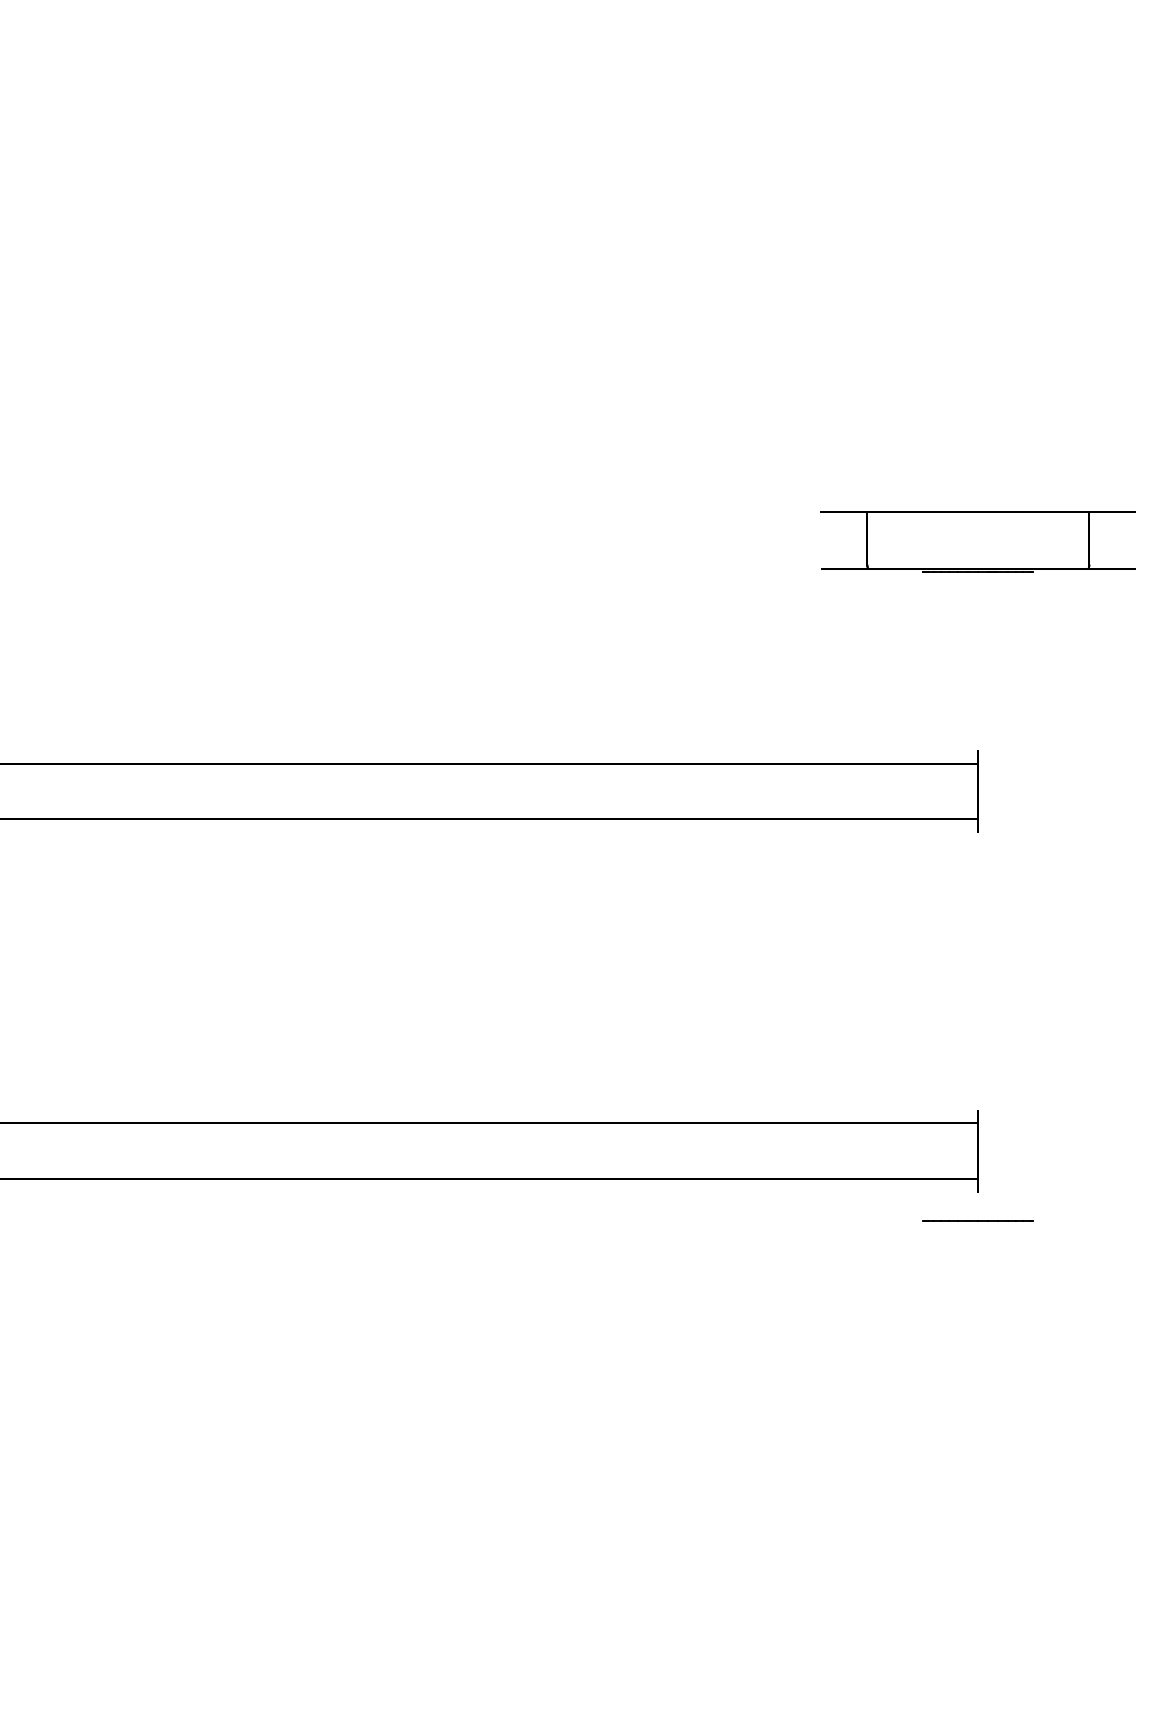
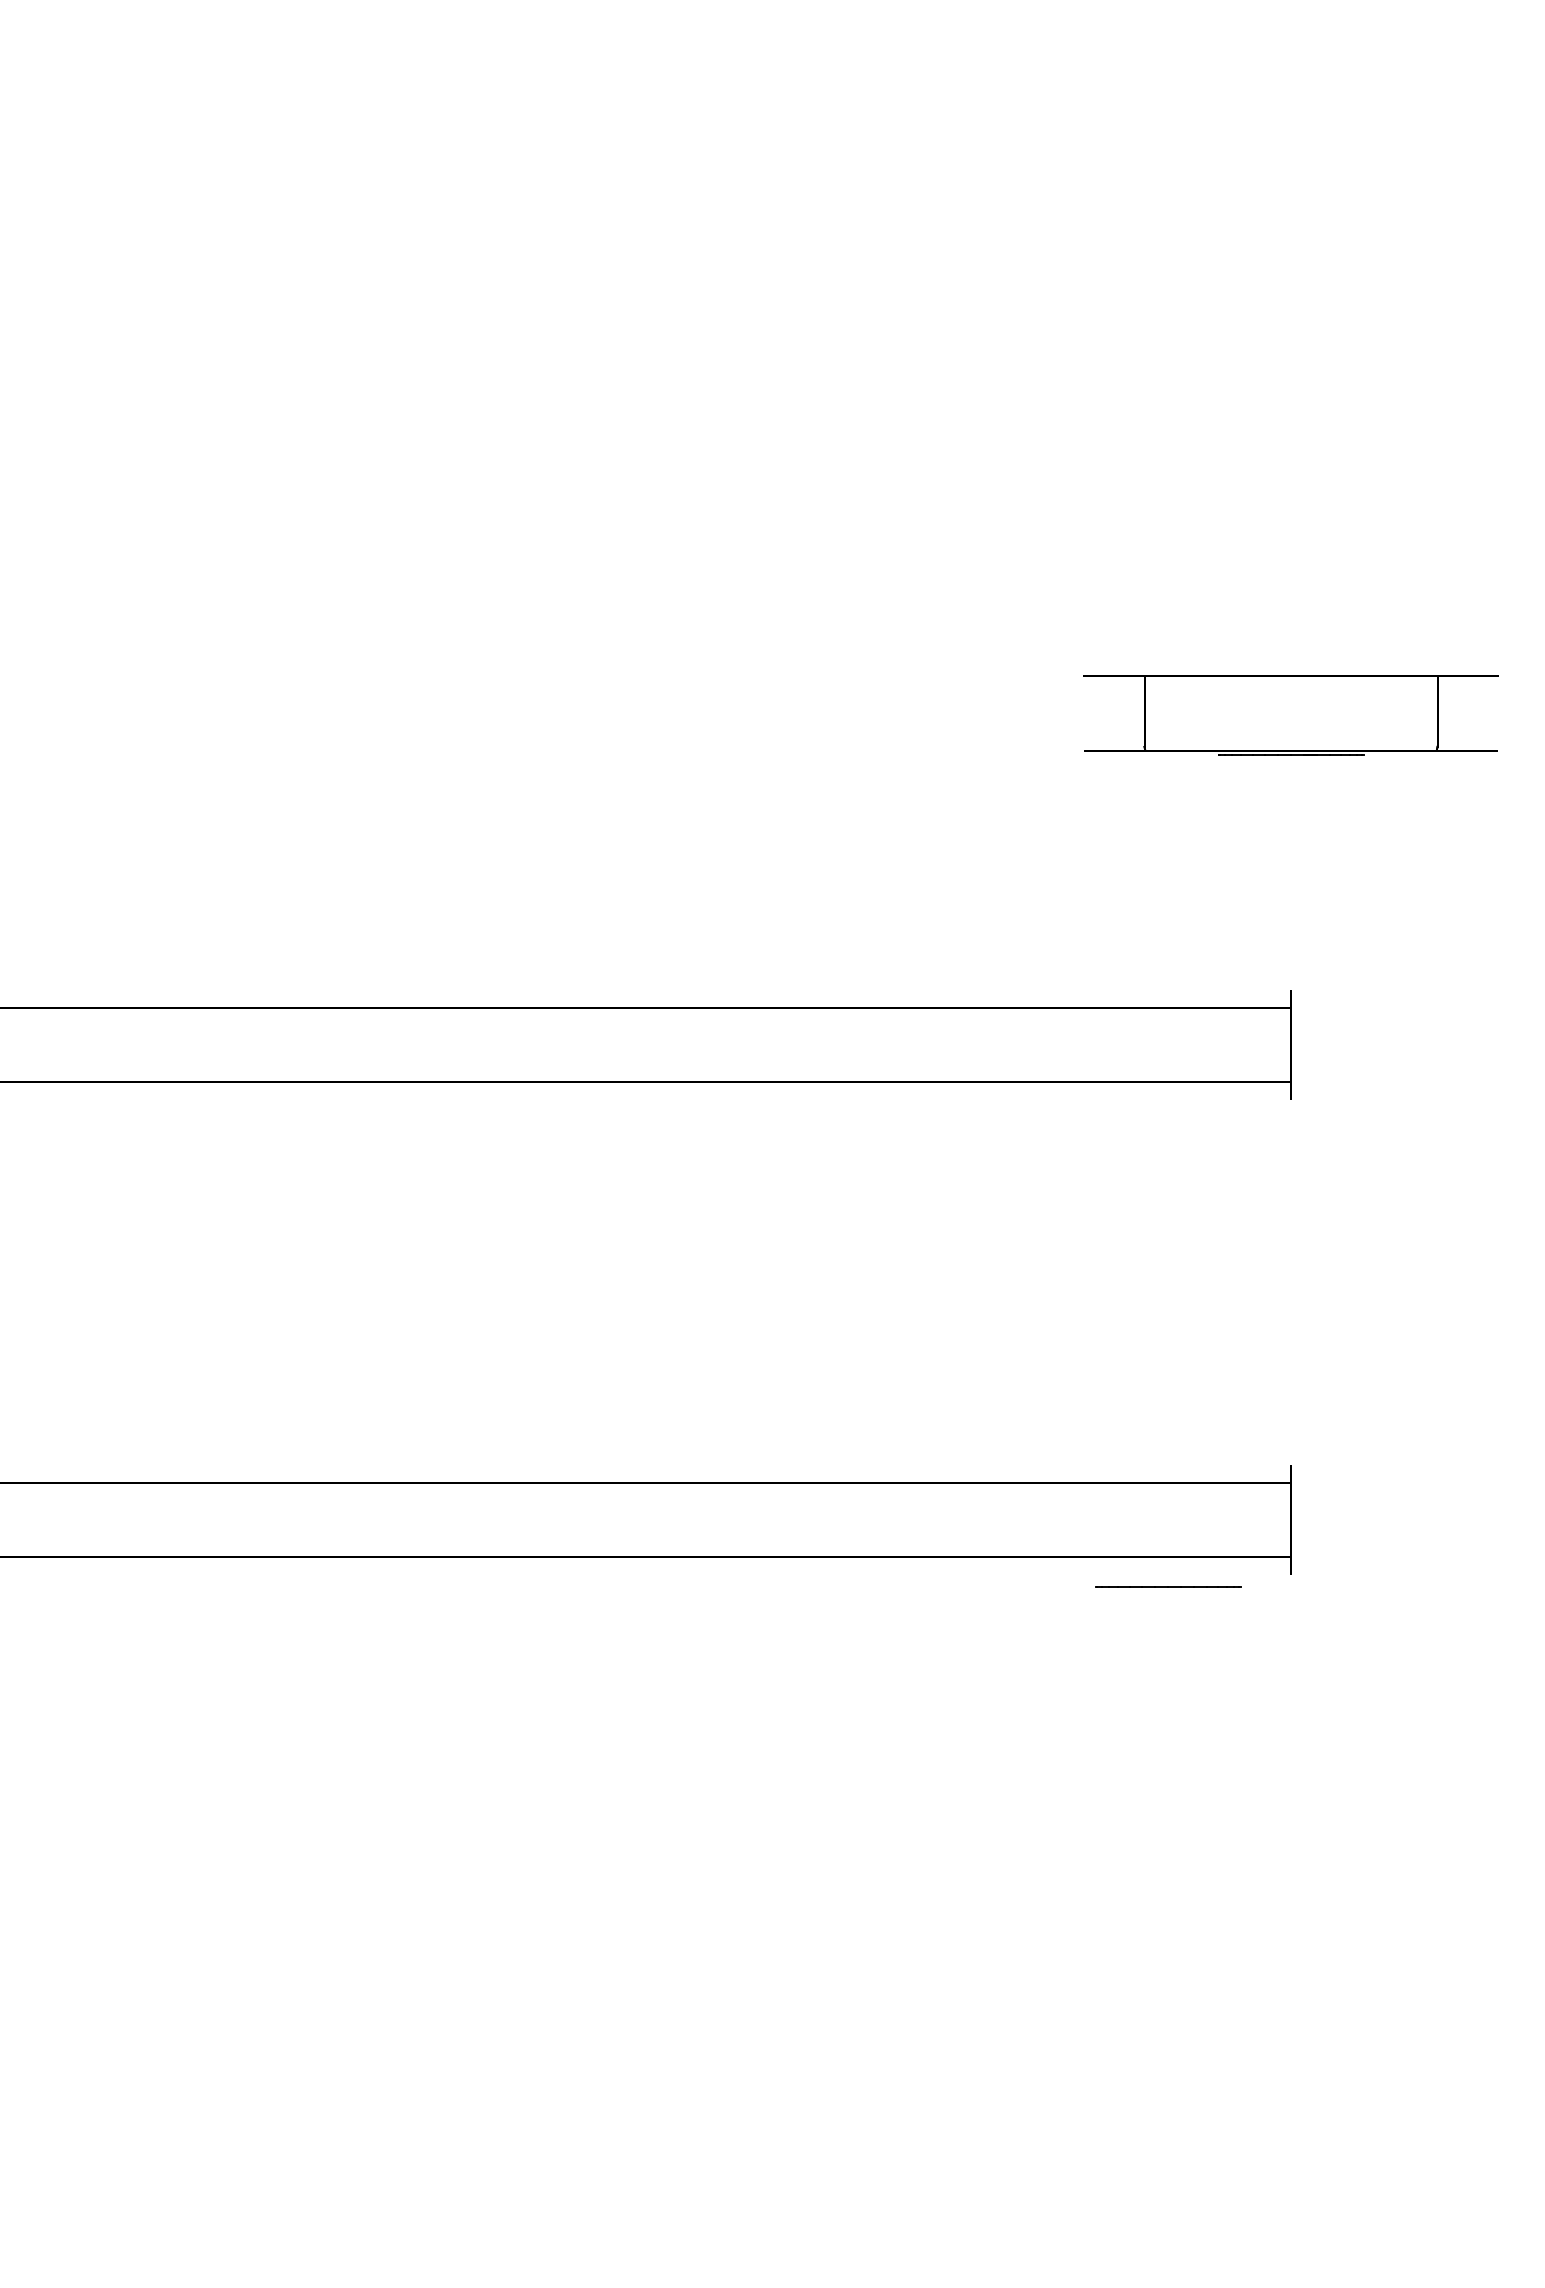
line: (978, 1220) -> (1168, 1586), moved

